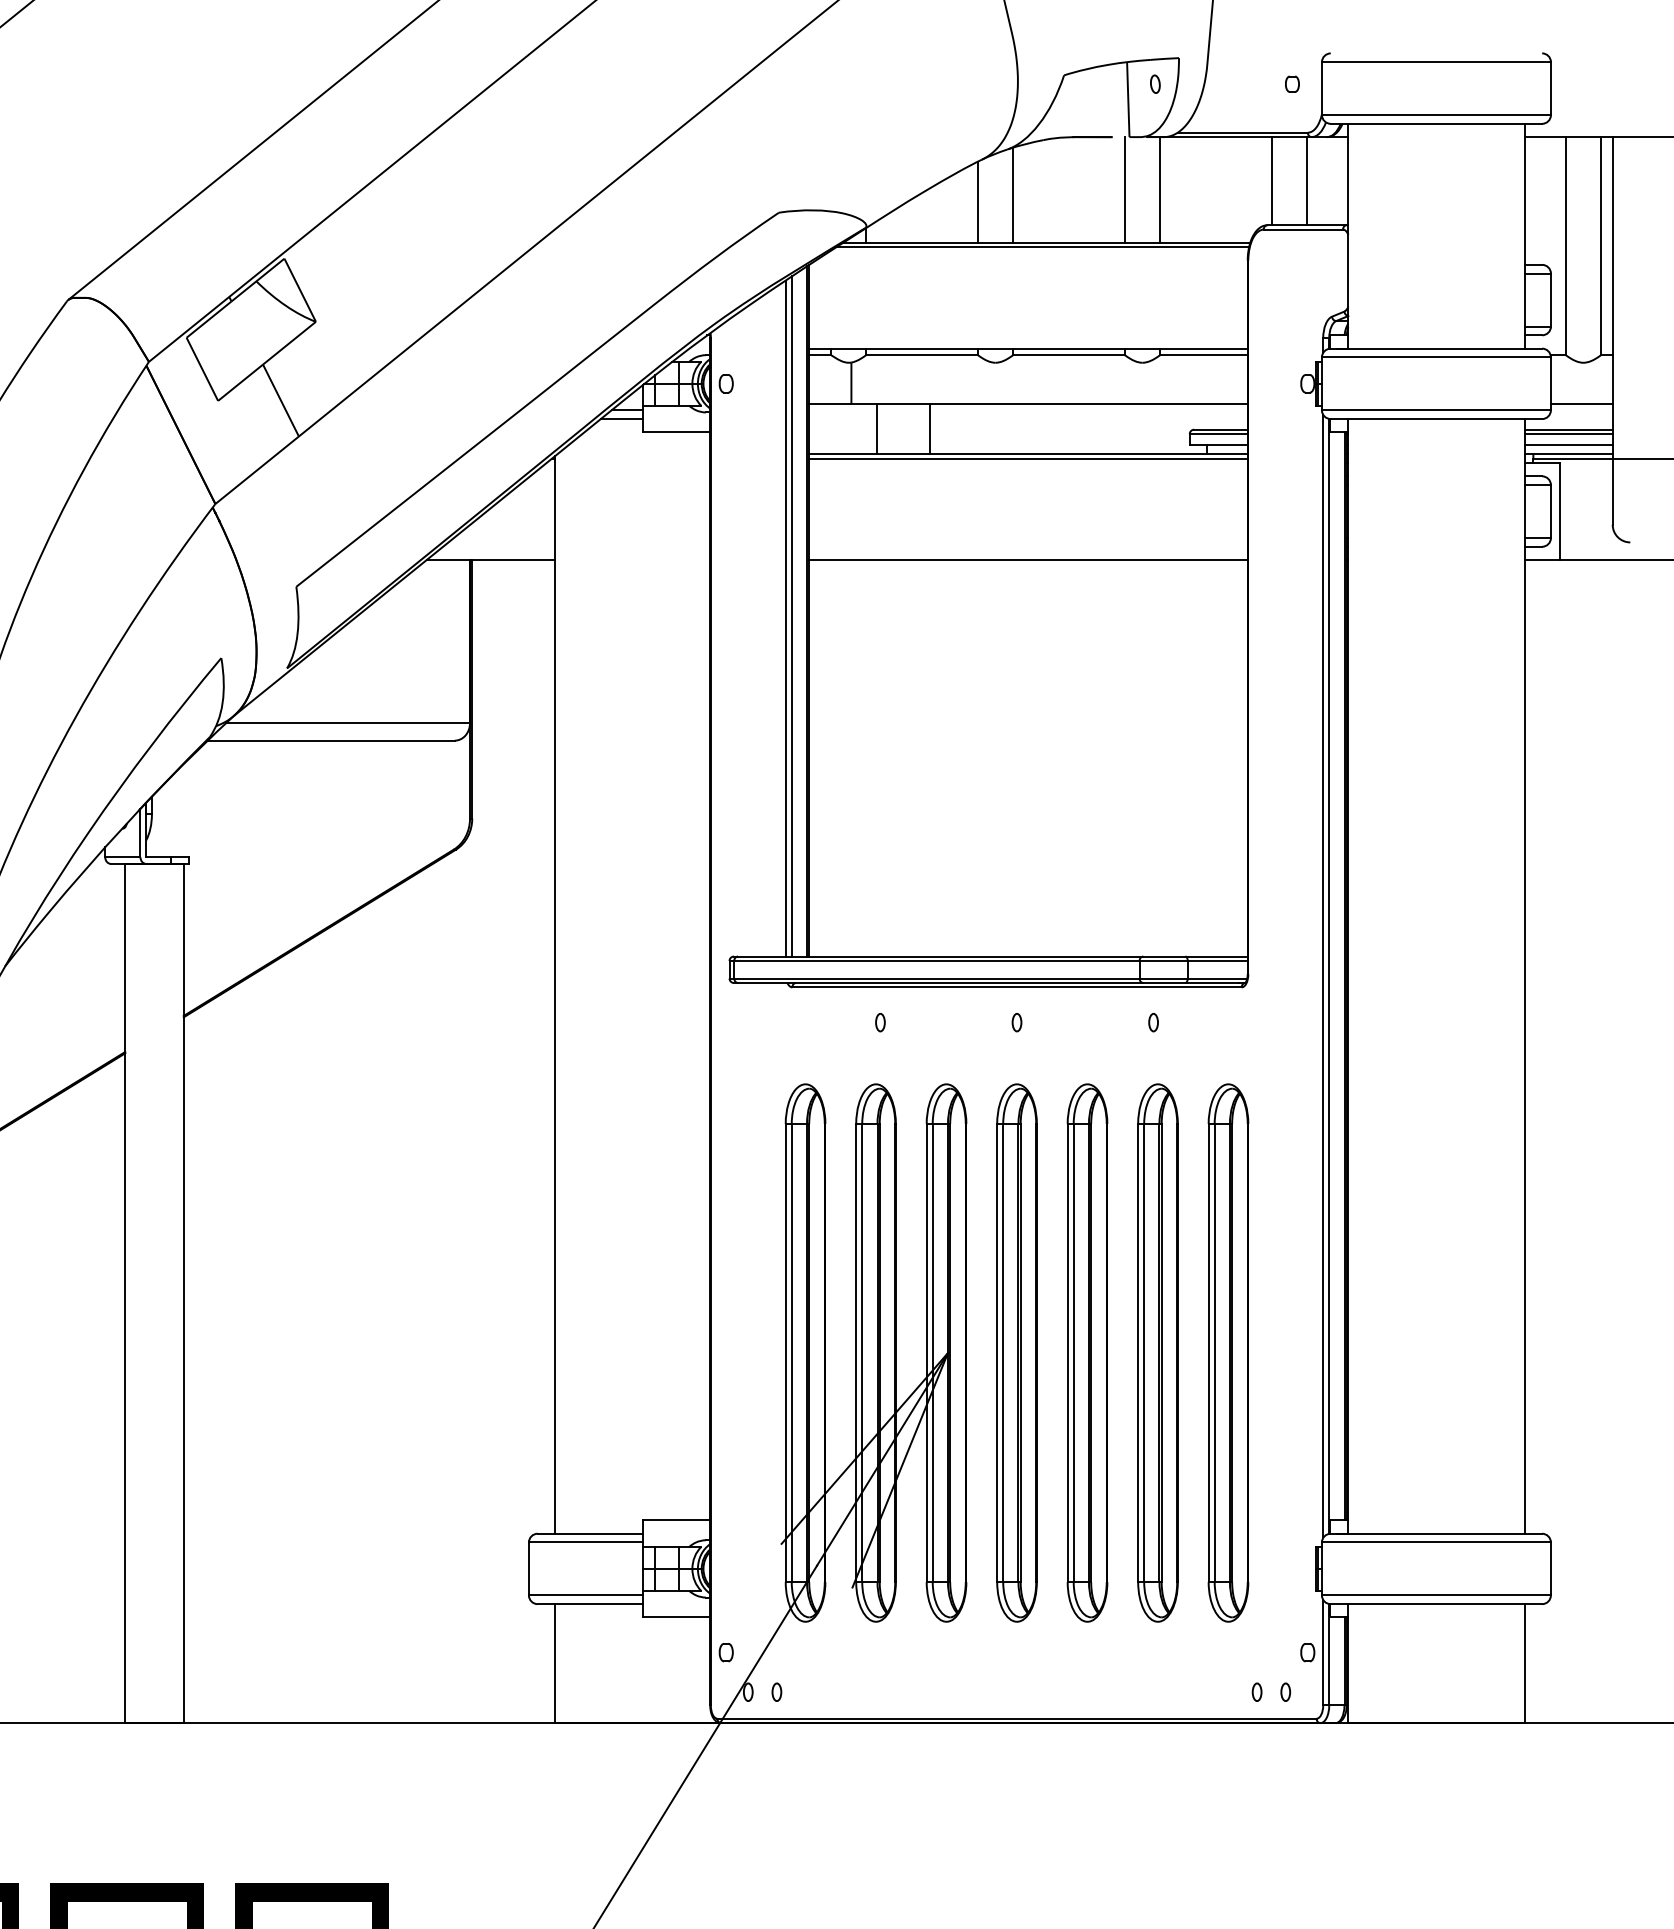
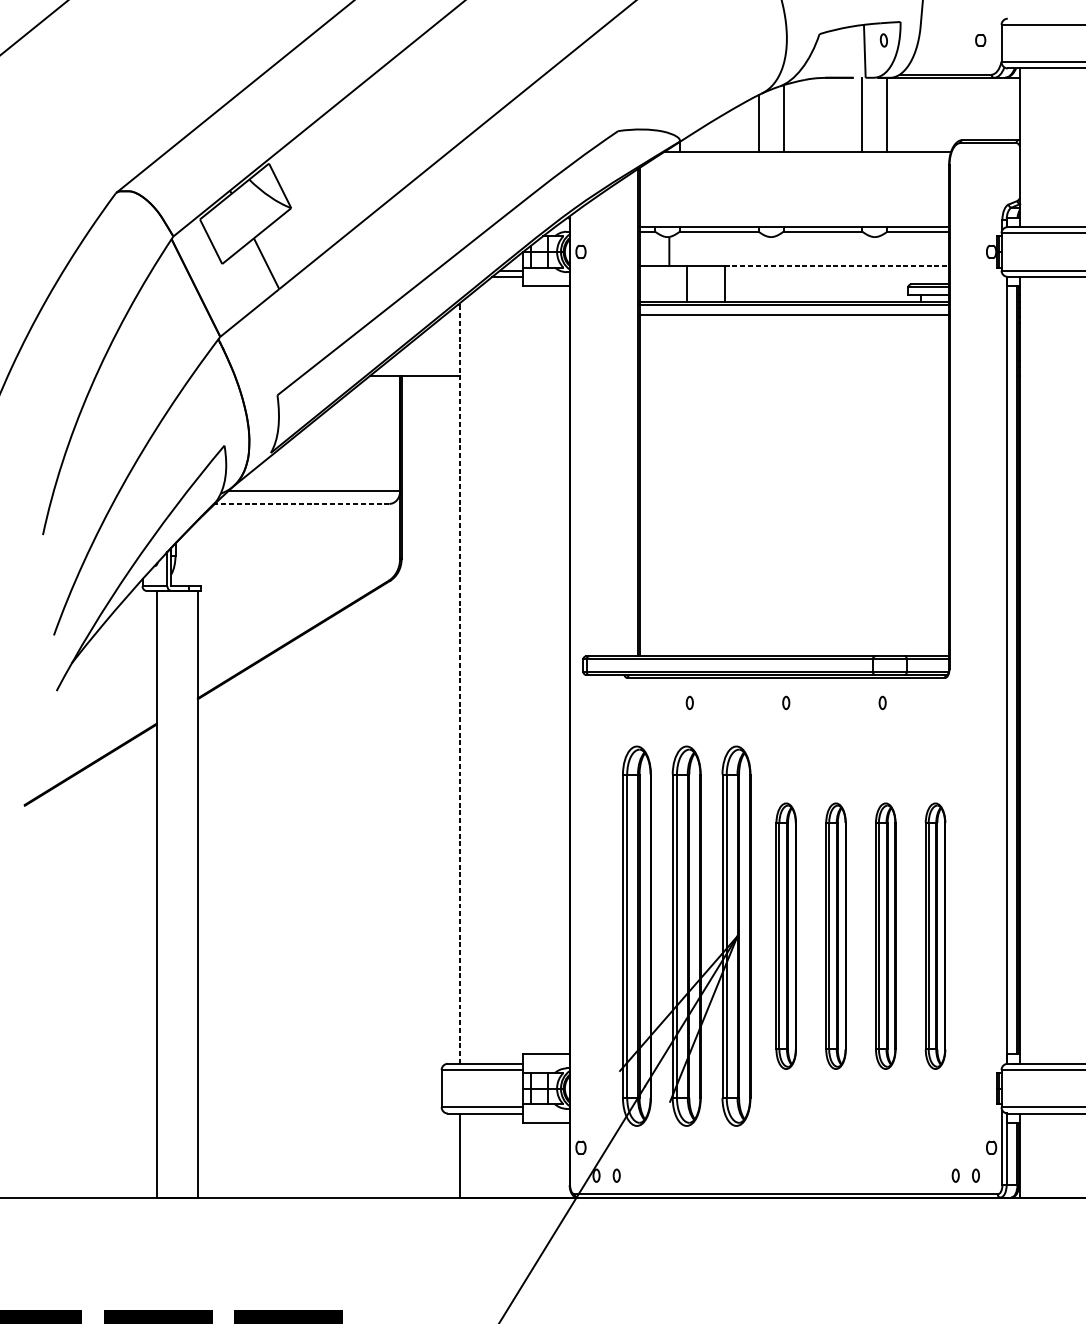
line: (1271, 181) -> (965, 109), removed
line: (1307, 181) -> (991, 109), removed
line: (1042, 247) -> (804, 155), removed
line: (1088, 403) -> (836, 265), solid -> dashed
line: (1028, 560) -> (794, 315), moved
line: (791, 616) -> (627, 416), removed
line: (785, 618) -> (622, 417), removed
line: (331, 740) -> (302, 503), solid -> dashed
line: (1323, 975) -> (1002, 669), removed
line: (555, 994) -> (460, 683), solid -> dashed
part: (1016, 1352) -> (785, 935), size x0.7
part: (1087, 1352) -> (836, 935), size x0.7
part: (1157, 1352) -> (885, 935), size x0.7
part: (1228, 1352) -> (935, 935), size x0.7

